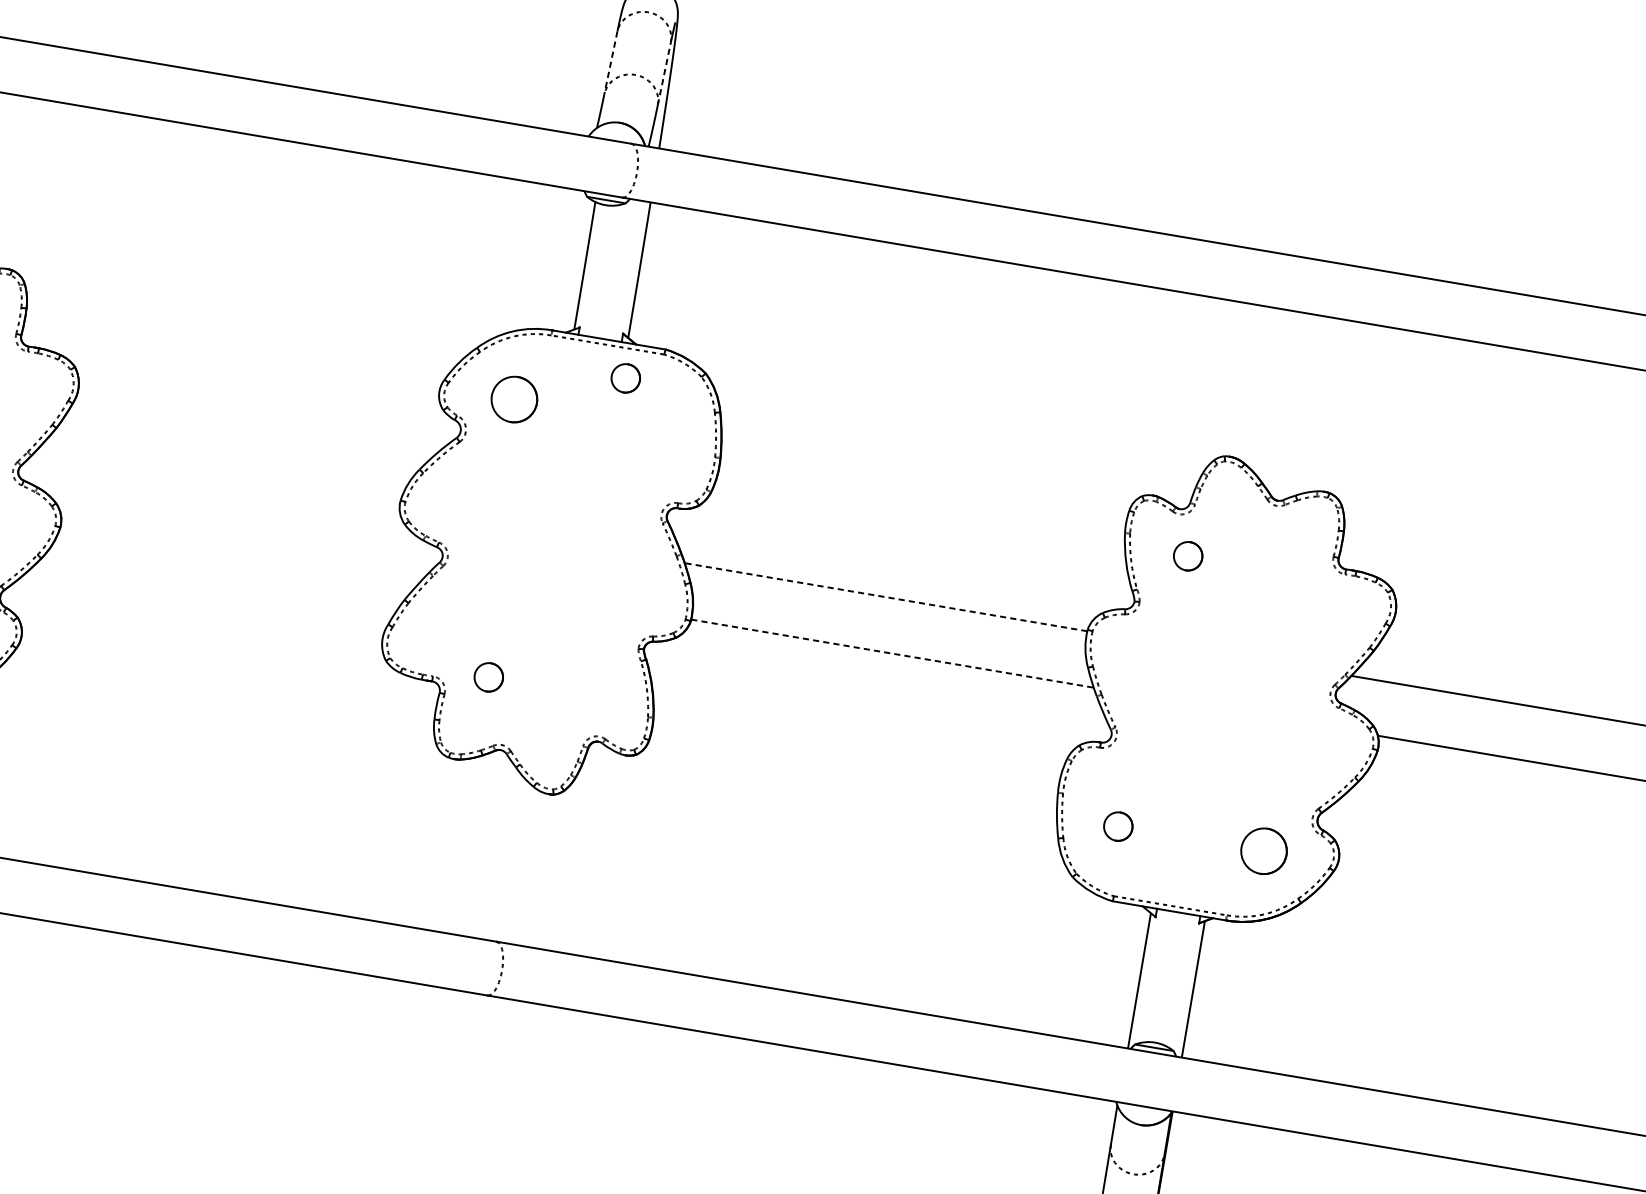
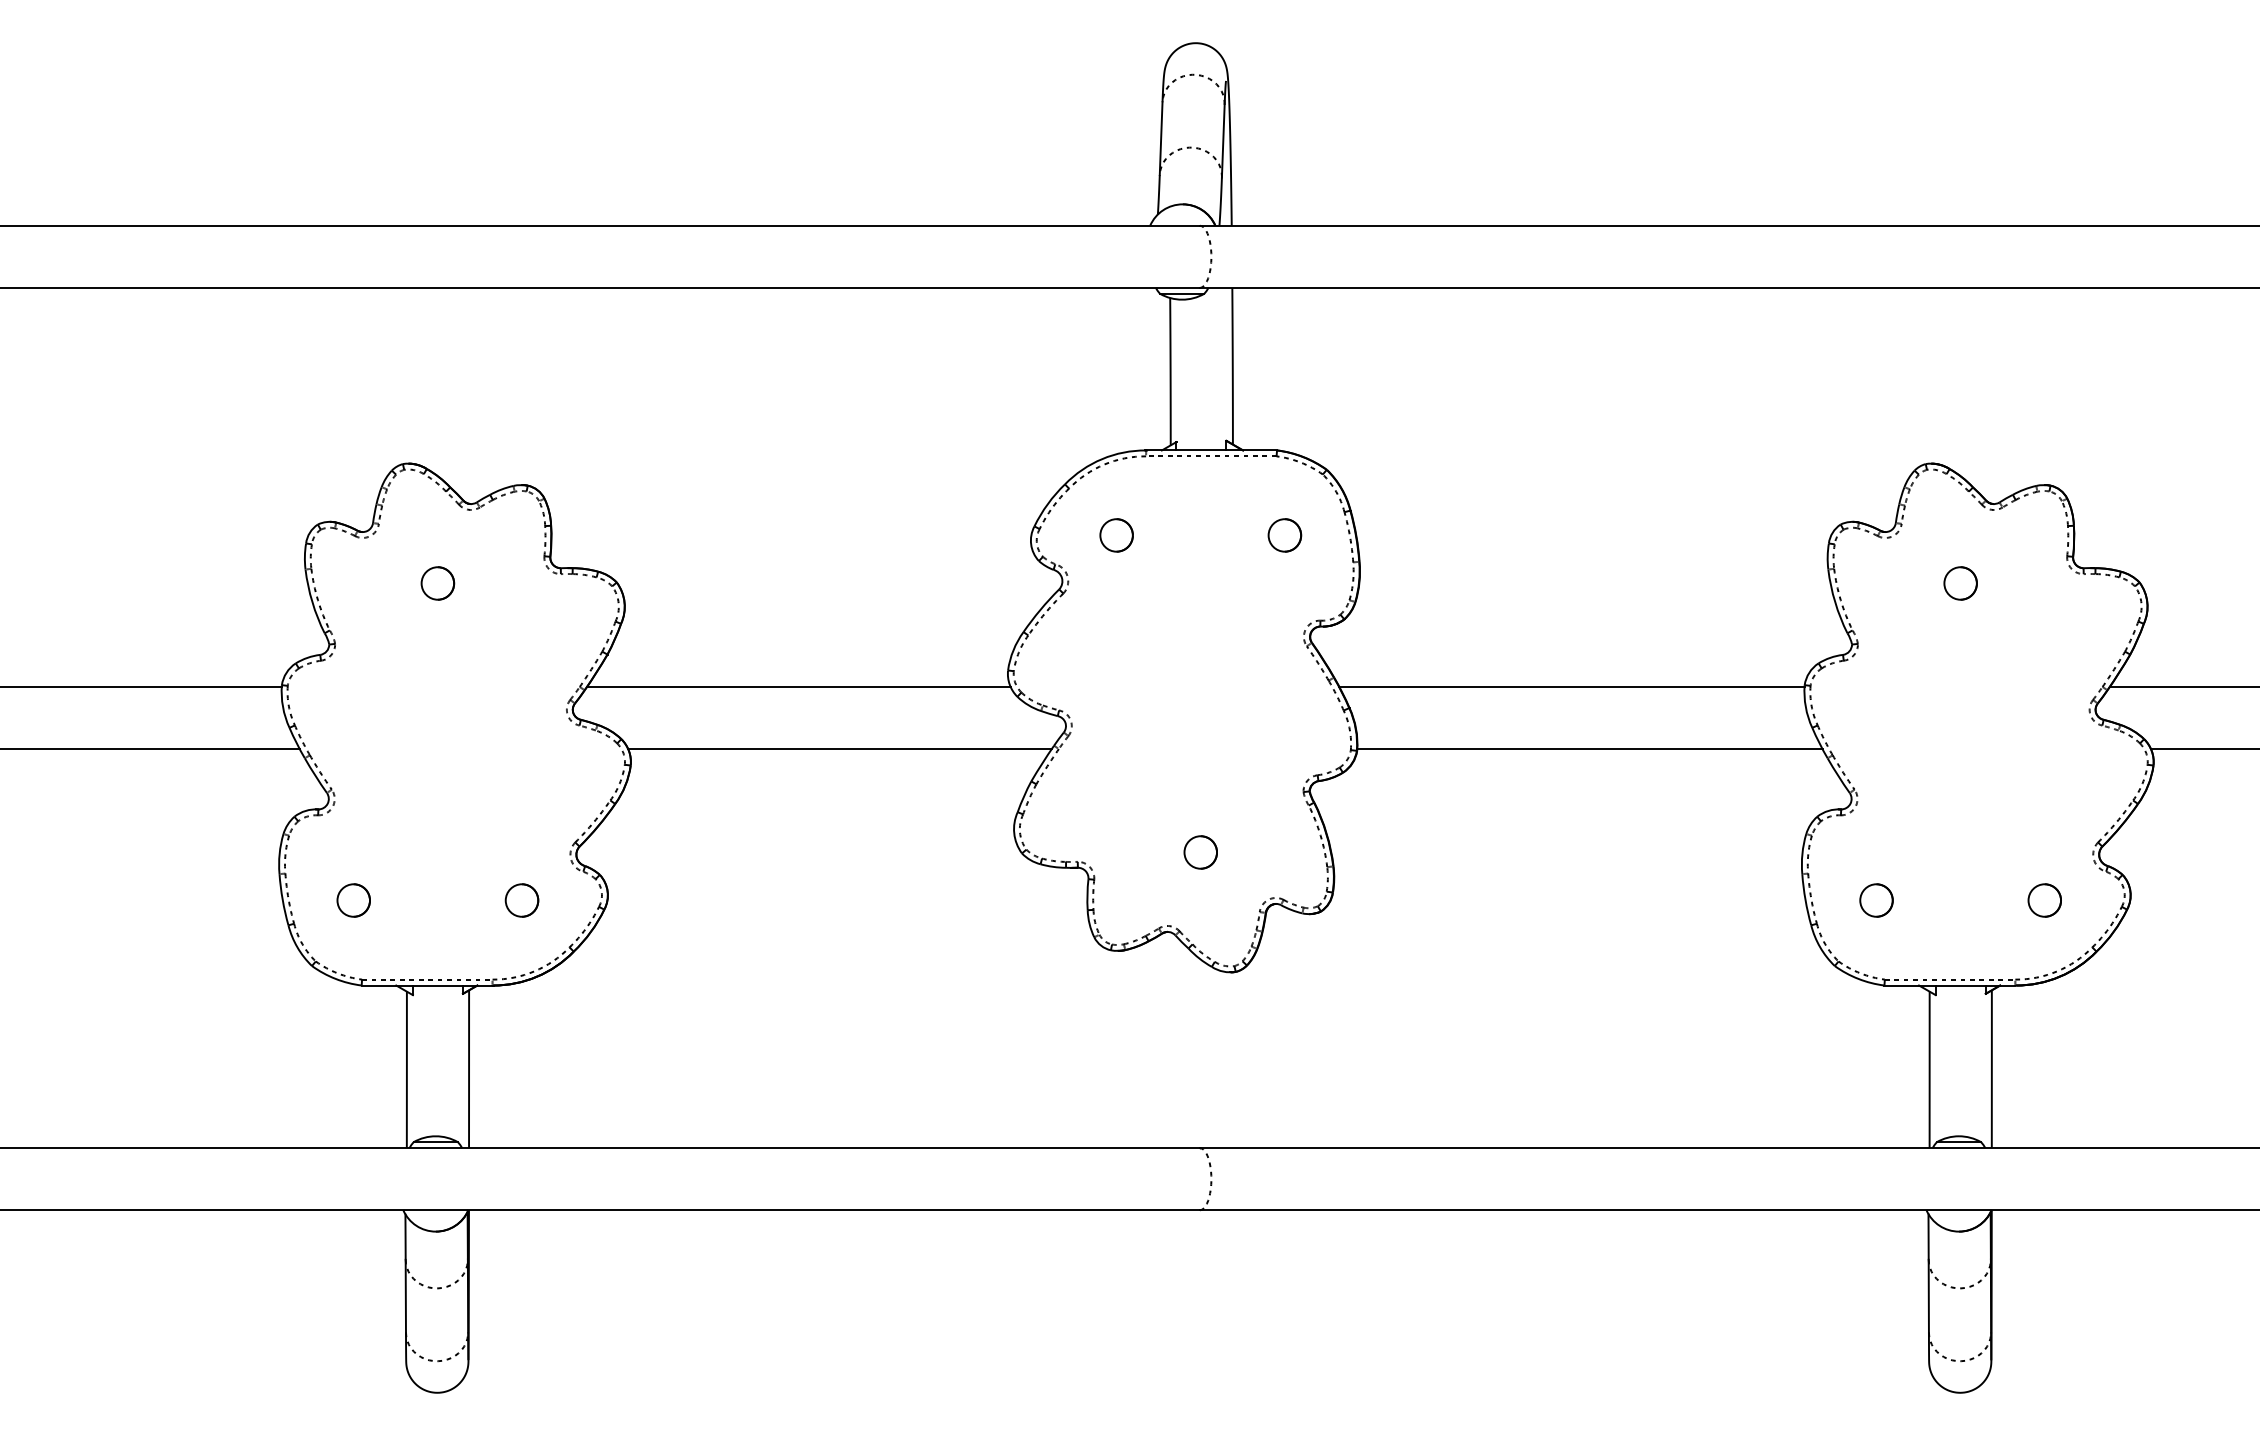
line: (611, 63) -> (1161, 139), dashed -> solid
line: (664, 73) -> (1223, 140), dashed -> solid
part: (625, 378) -> (1284, 535), moved
circle: (514, 399) -> (1116, 535), size x0.62
line: (217, 483) -> (798, 686), added
line: (243, 544) -> (839, 749), added
circle: (1188, 556) -> (1960, 583), moved
line: (886, 596) -> (1572, 686), dashed -> solid
line: (892, 653) -> (1589, 749), dashed -> solid
circle: (488, 677) -> (1200, 852), moved
circle: (1263, 851) -> (2044, 900), size x0.62

